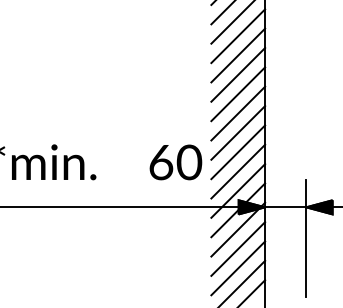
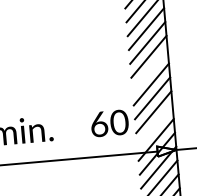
line: (238, 94) -> (150, 70), removed
line: (238, 171) -> (155, 125), removed
fill: (251, 207) -> (166, 150), removed

